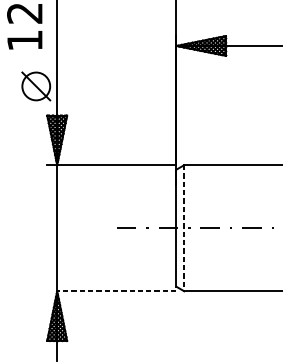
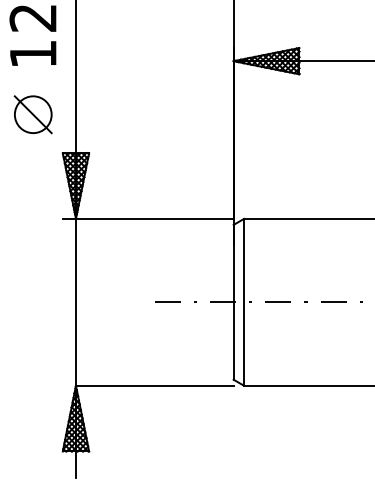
part: (35, 86) -> (32, 114), moved
line: (184, 228) -> (244, 302), dashed -> solid
line: (116, 291) -> (154, 385), dashed -> solid

